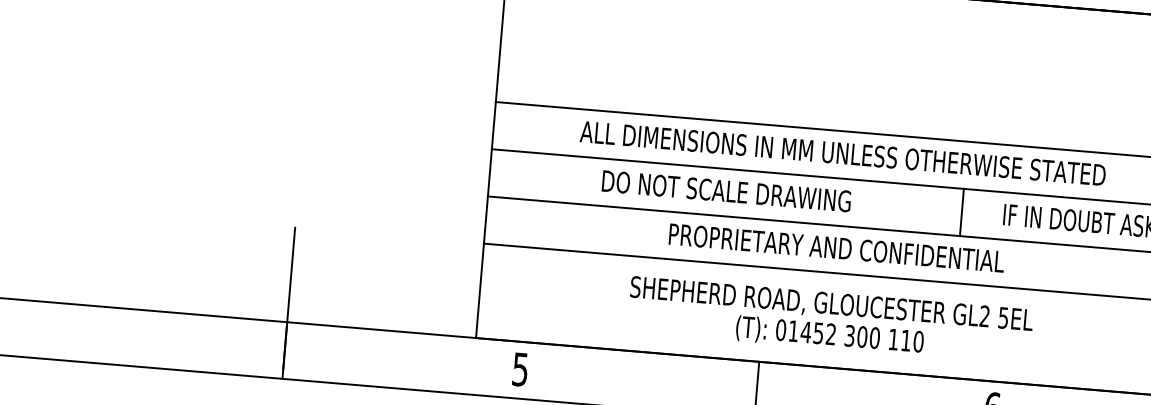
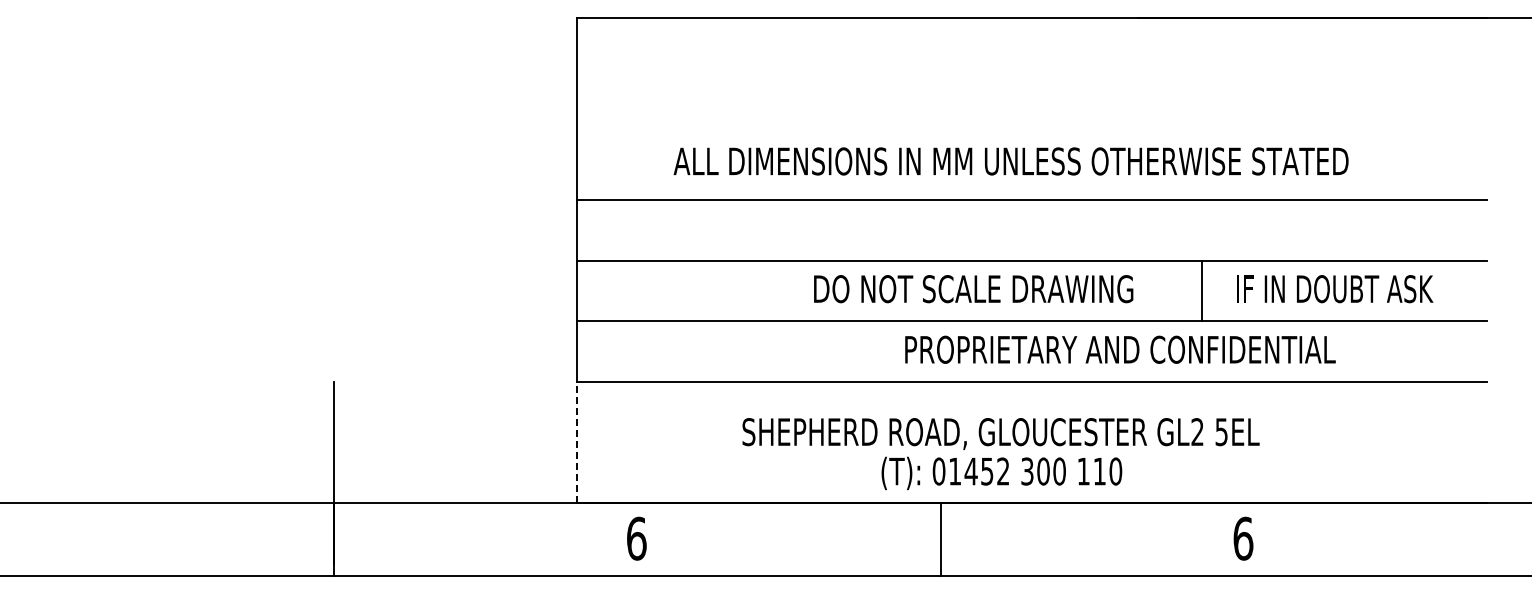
text: (842, 153) -> (1010, 161), moved
text: (726, 191) -> (973, 289), moved
line: (962, 212) -> (1202, 290), moved
text: (836, 247) -> (1120, 349), moved
line: (479, 290) -> (576, 442), solid -> dashed
text: (830, 320) -> (1000, 454), moved
text: (520, 369) -> (636, 538), 5 -> 6

